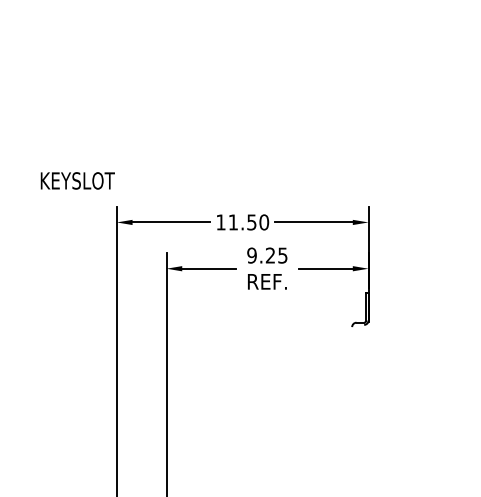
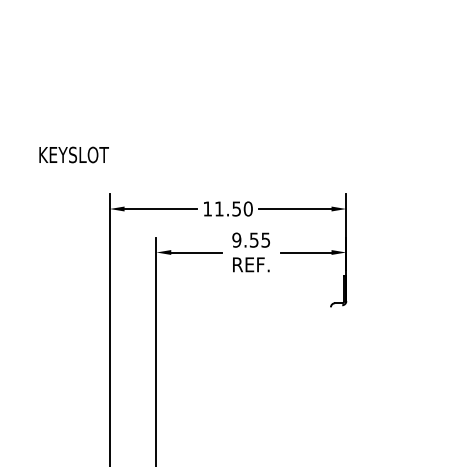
text: (77, 180) -> (73, 154), moved
text: (270, 254) -> (254, 239), 9.25 -> 9.55

